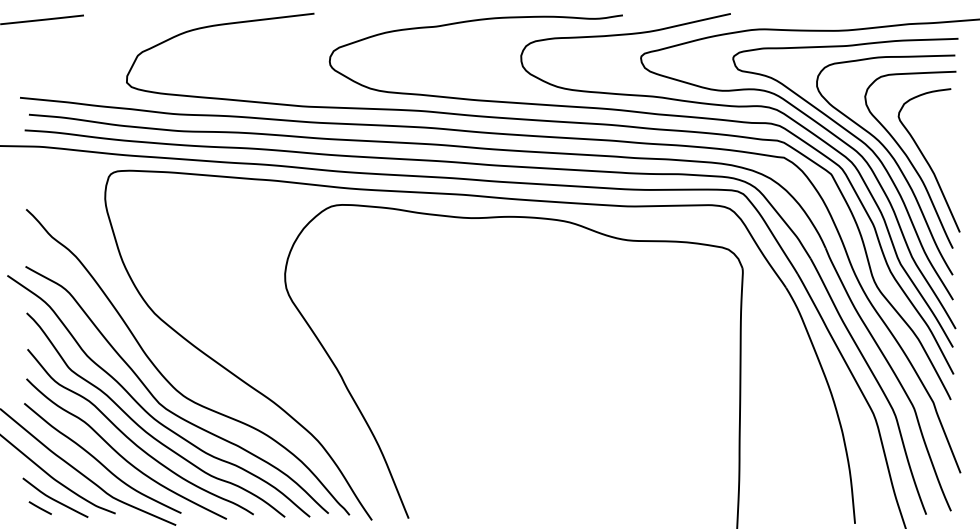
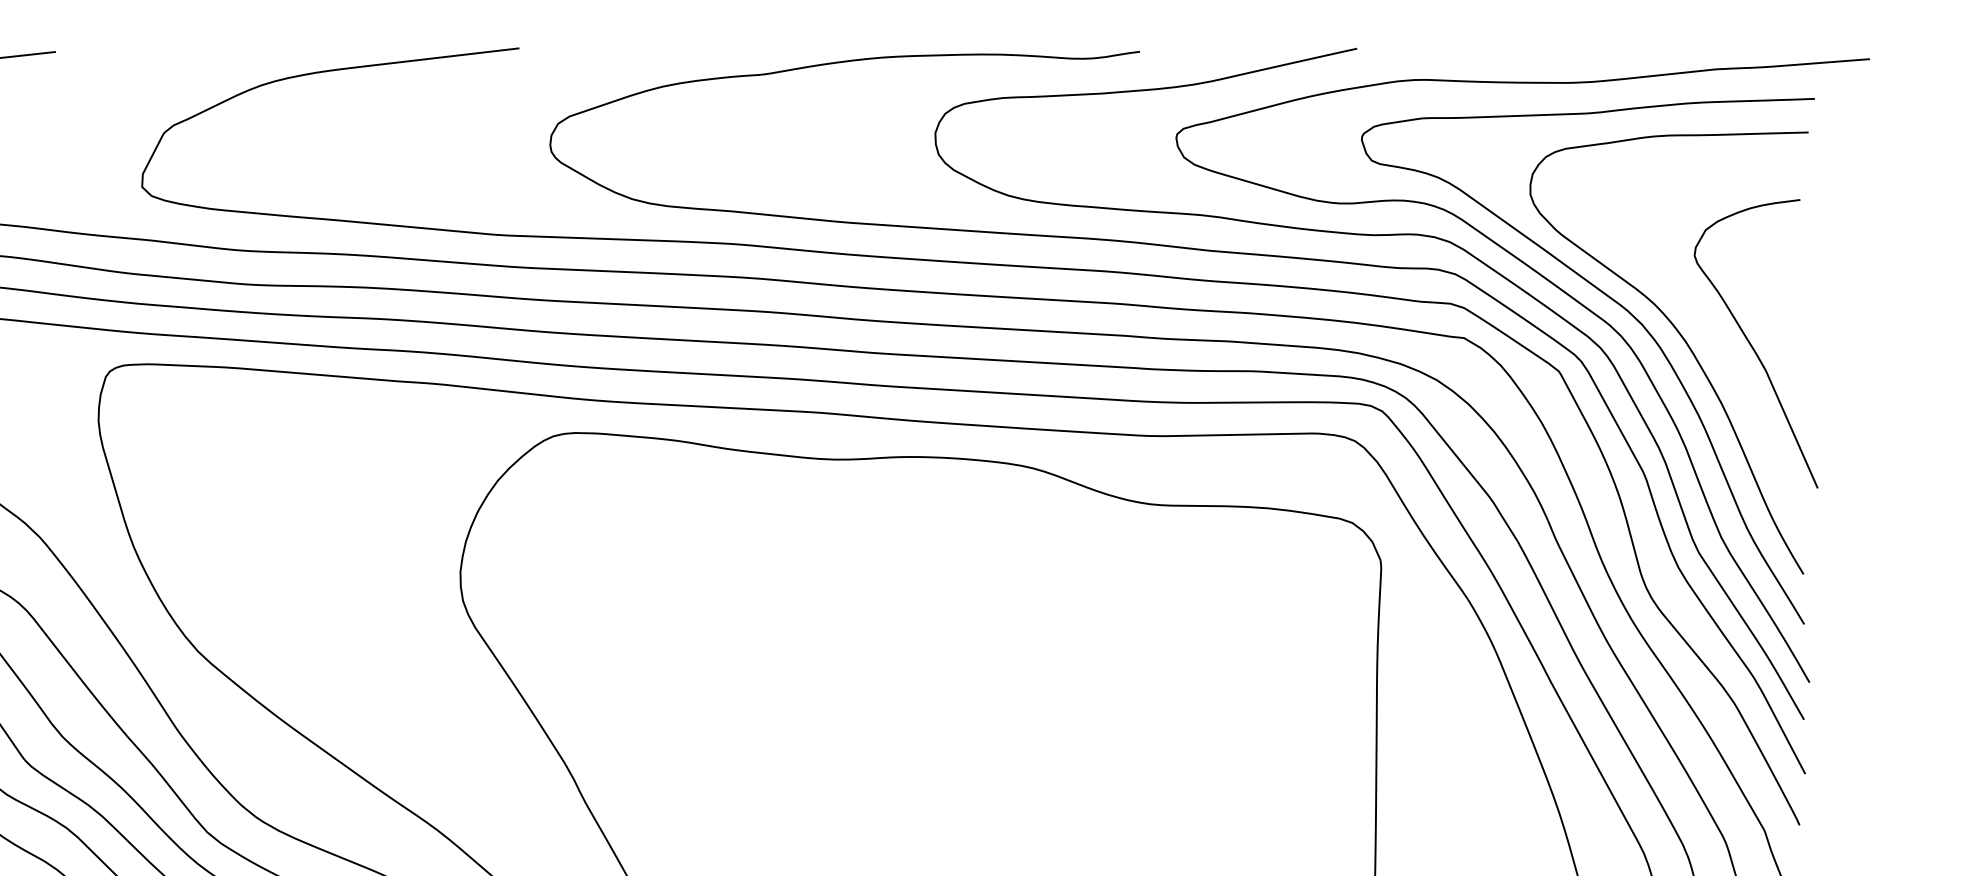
curve: (909, 159) -> (1716, 341), removed

